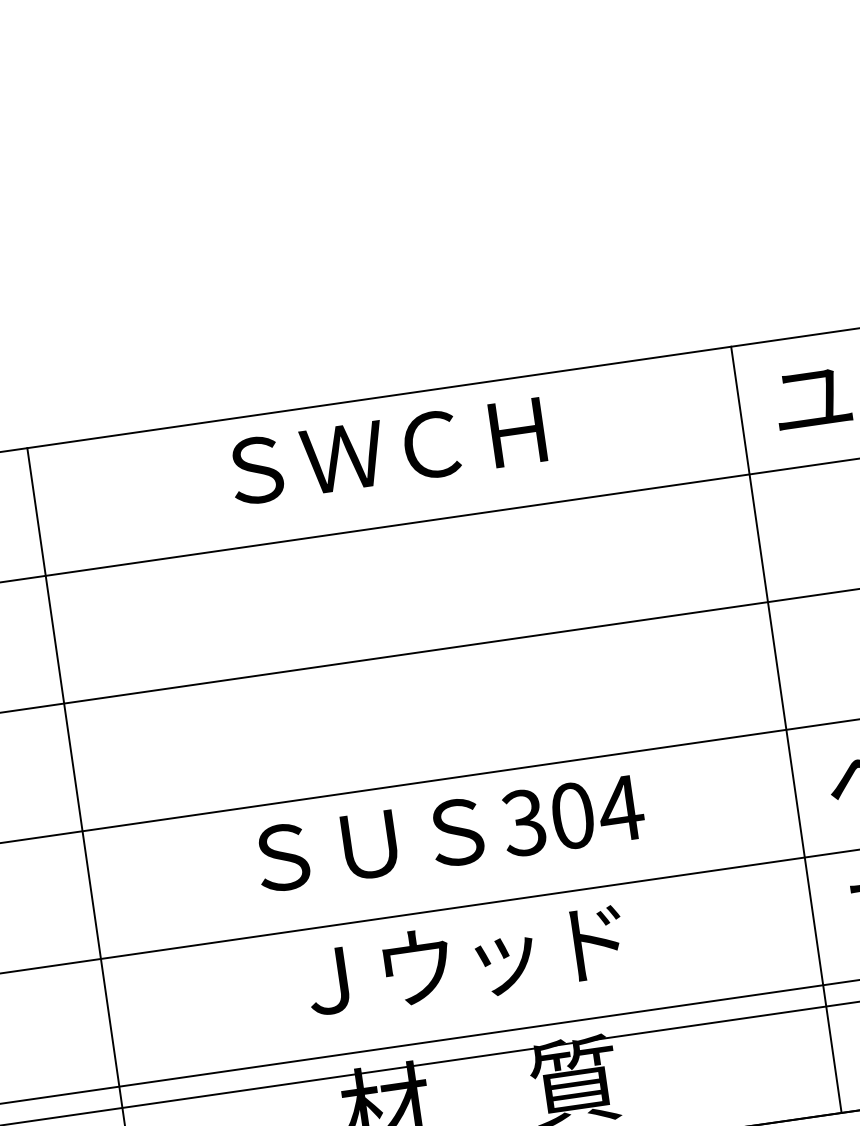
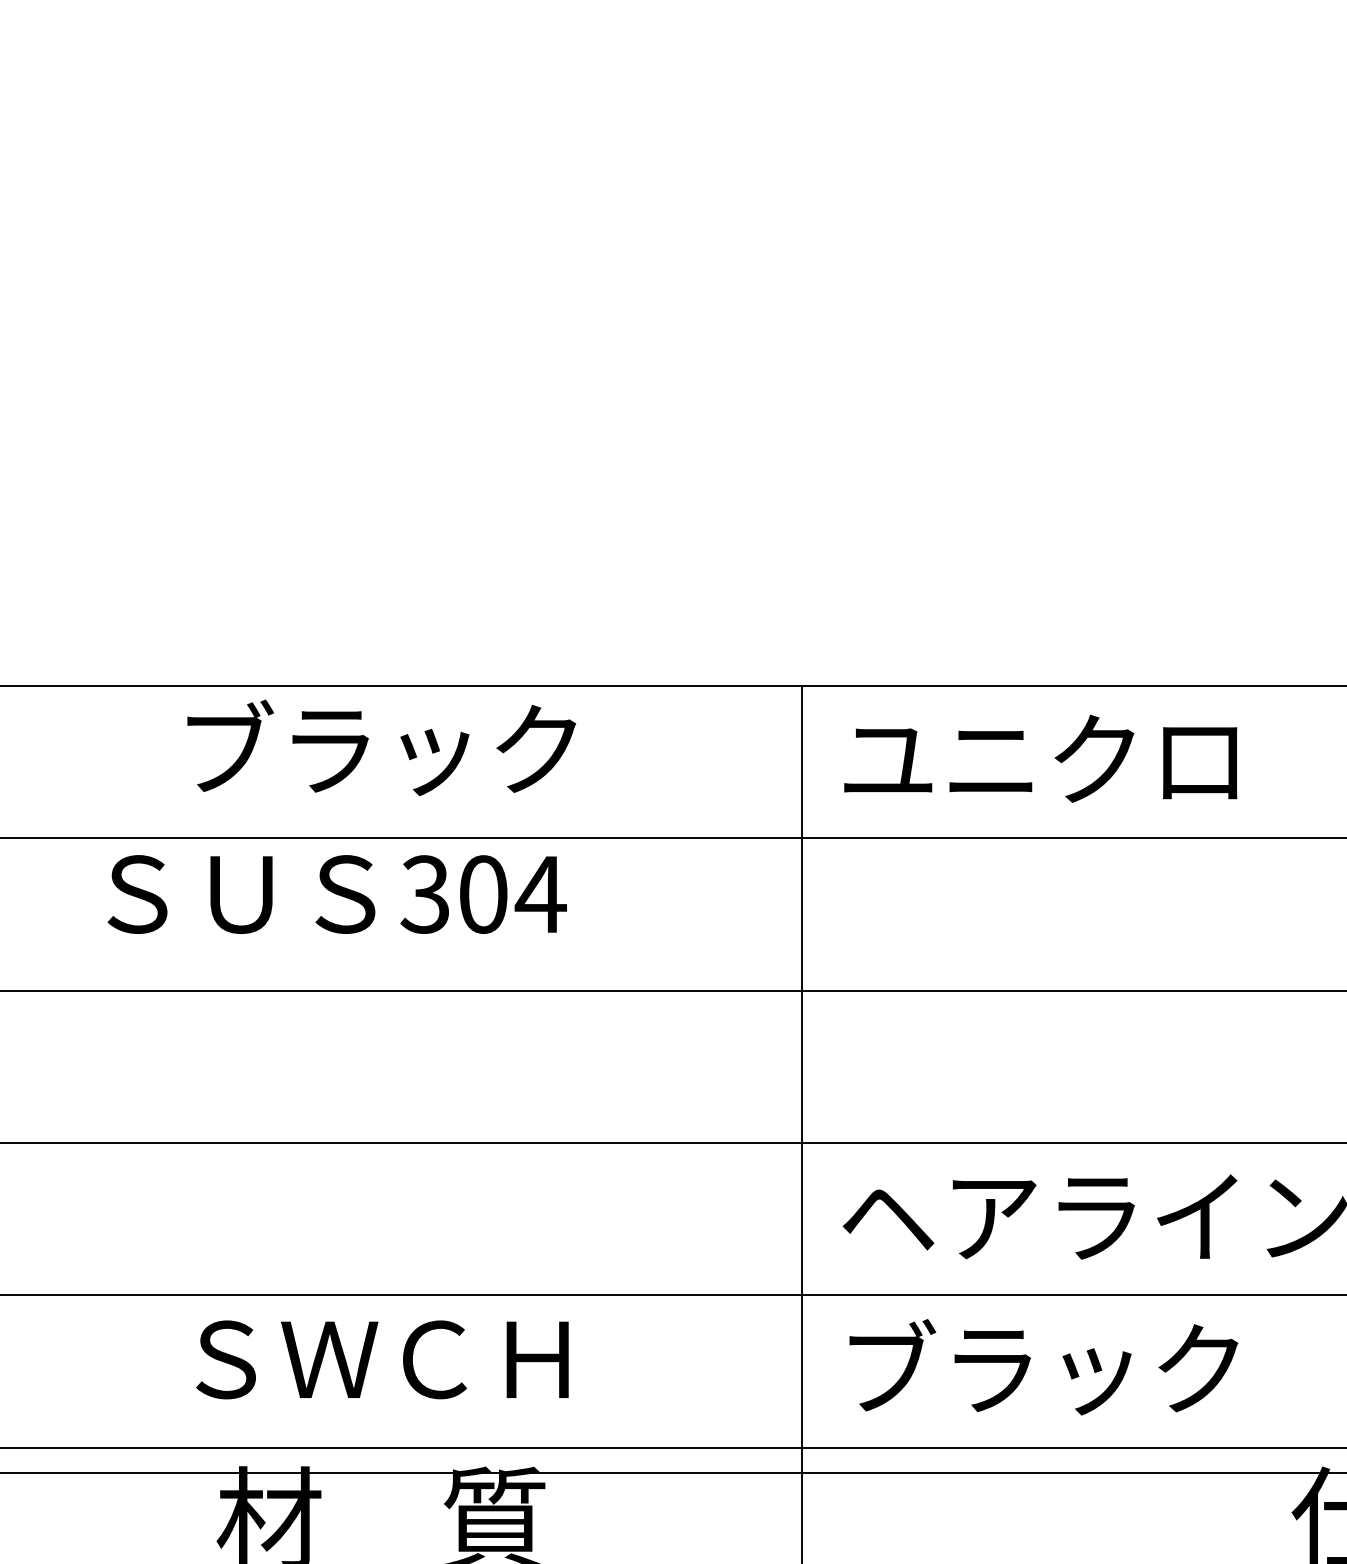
text: (386, 449) -> (381, 747), ＳＷＣＨ -> ブラック
text: (449, 833) -> (336, 894), moved
text: (464, 961) -> (386, 1359), Ｊウッド -> ＳＷＣＨ

